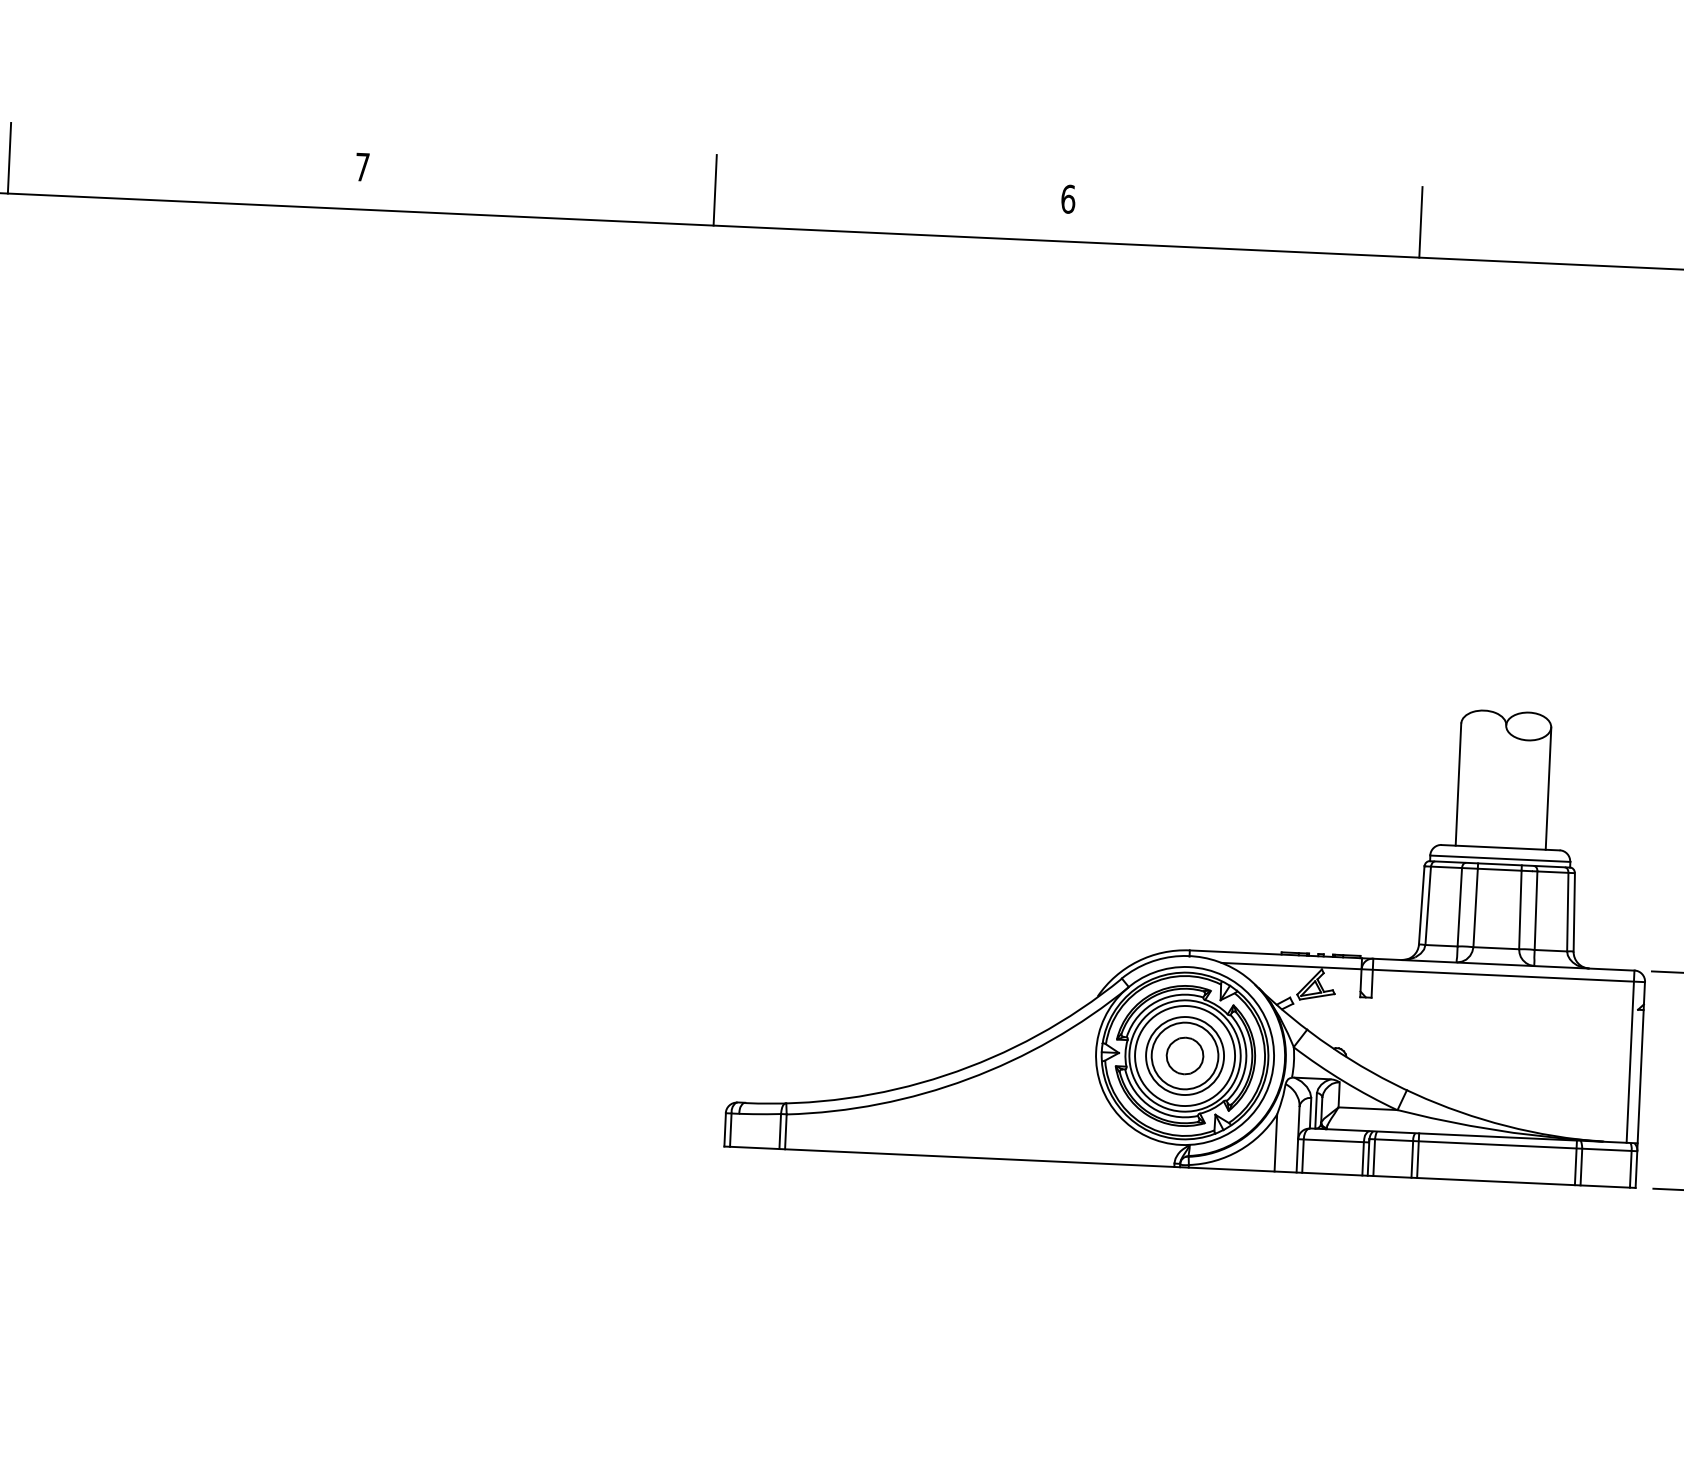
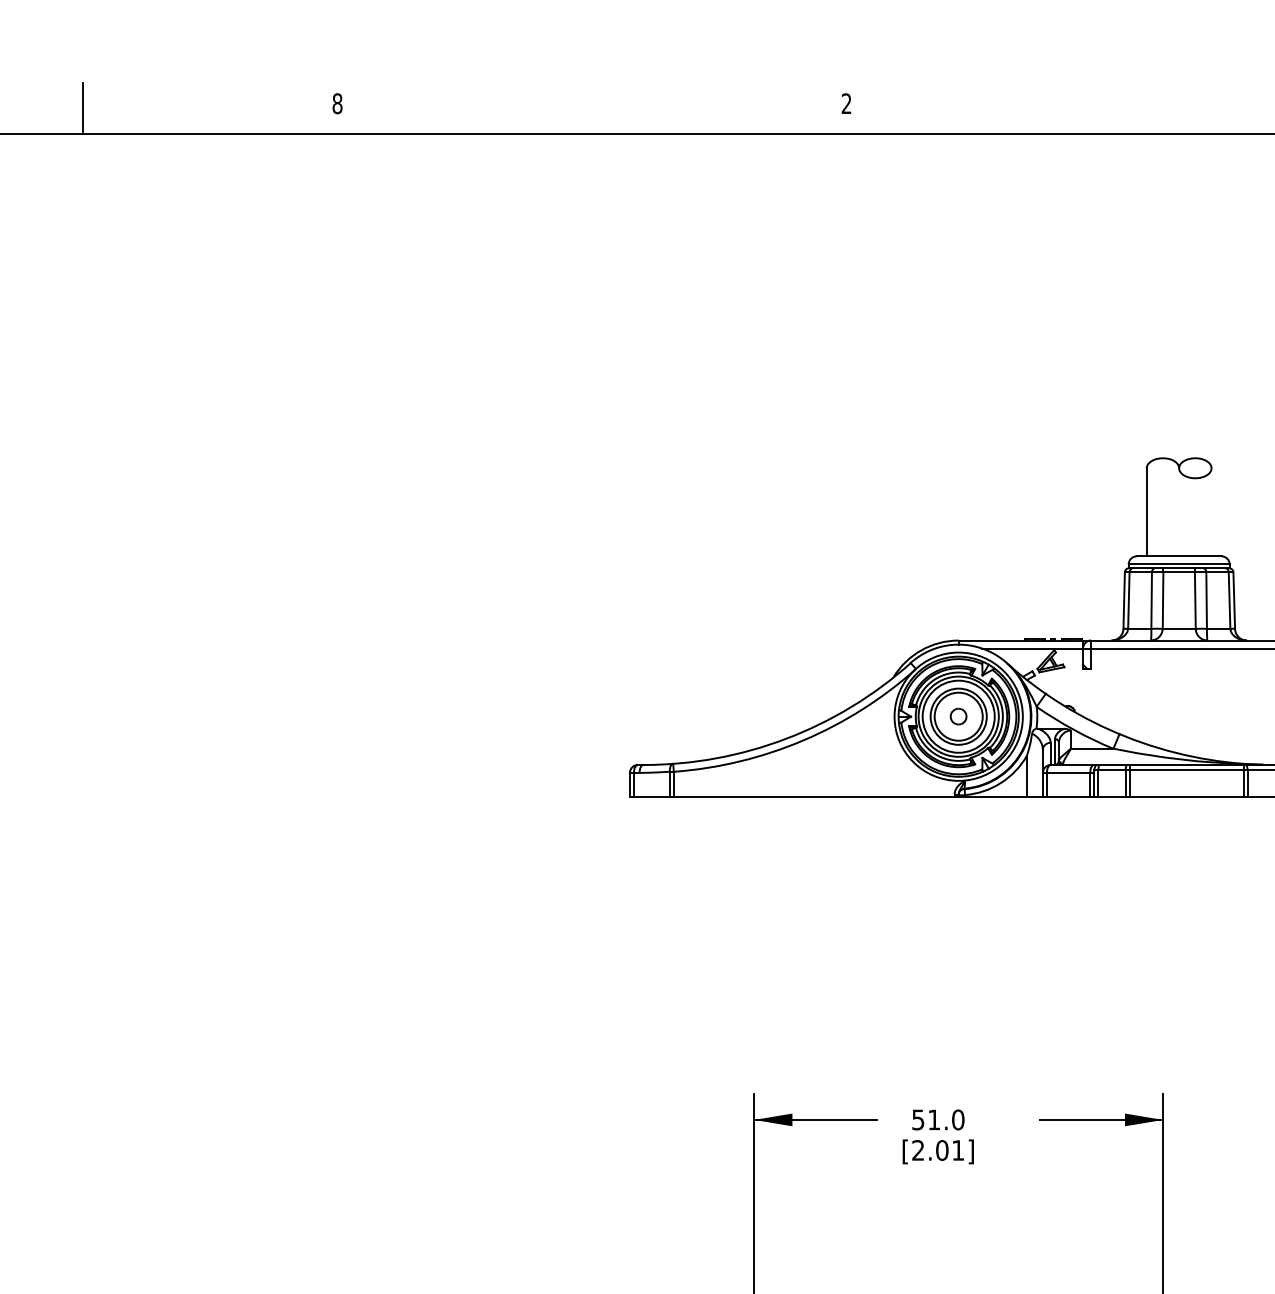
text: (362, 166) -> (337, 103), 7 -> 8
line: (715, 189) -> (592, 108), removed
text: (1068, 198) -> (846, 103), 6 -> 2
line: (1421, 221) -> (1101, 108), removed
line: (1548, 788) -> (1211, 512), removed
part: (1184, 1055) -> (958, 716), size x0.6

